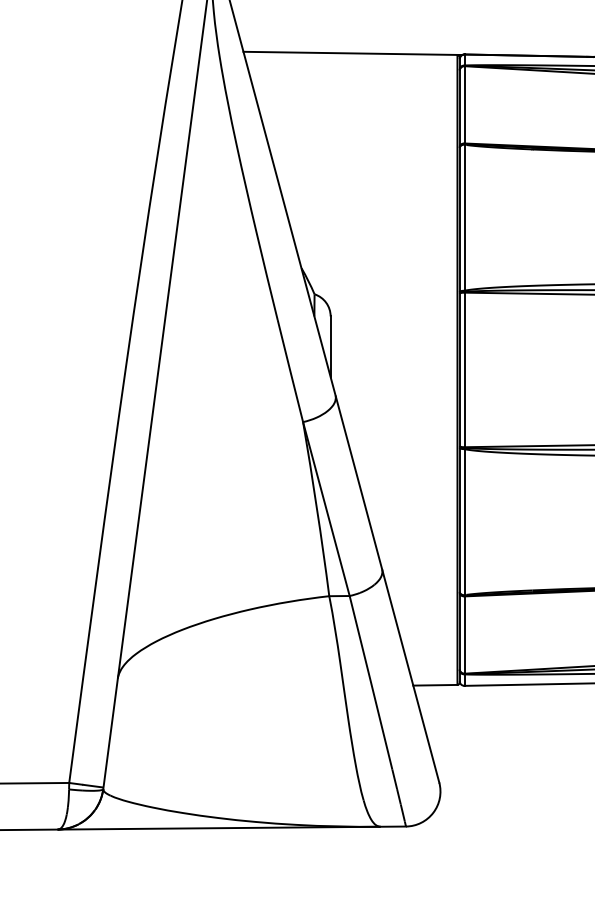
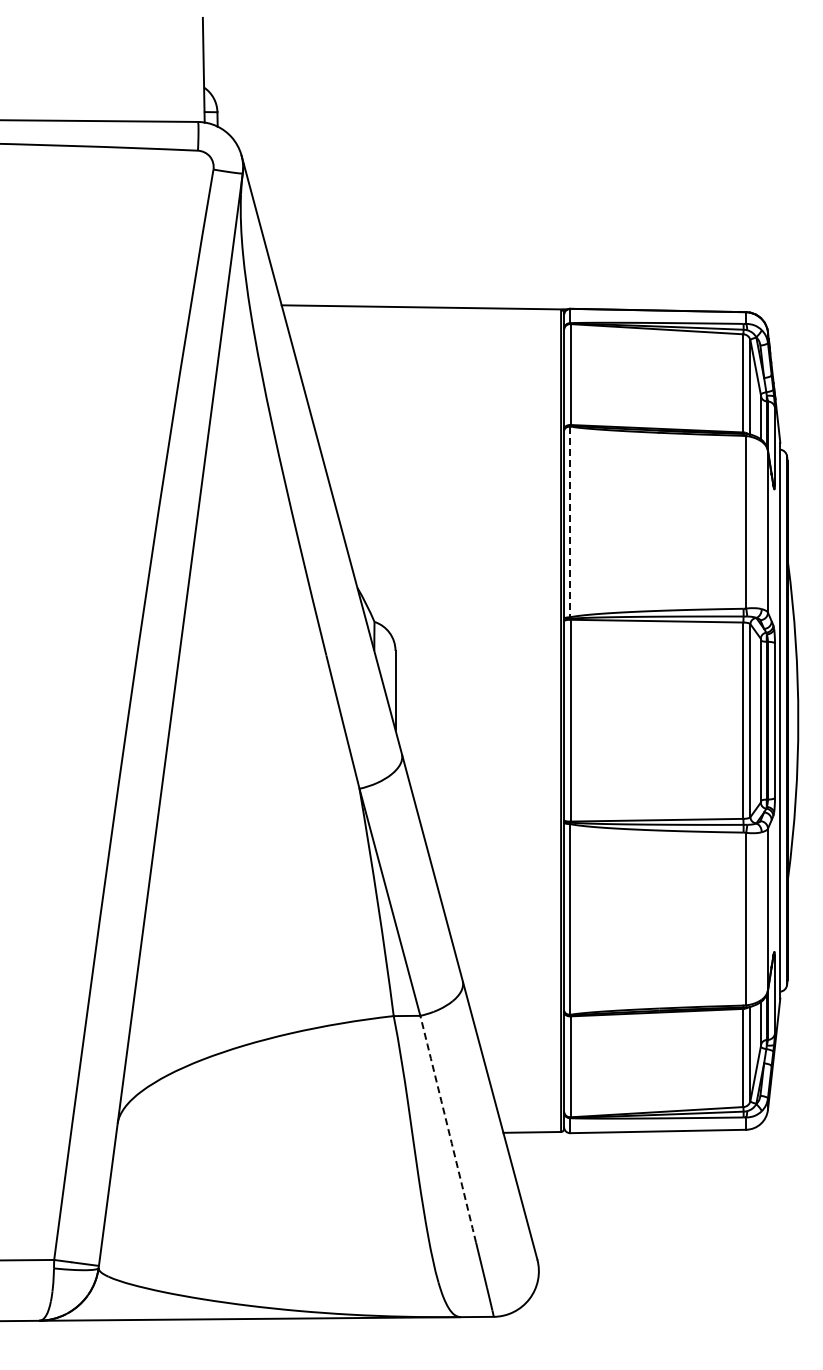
line: (464, 218) -> (570, 522), solid -> dashed
arc: (371, 683) -> (448, 1129), solid -> dashed

